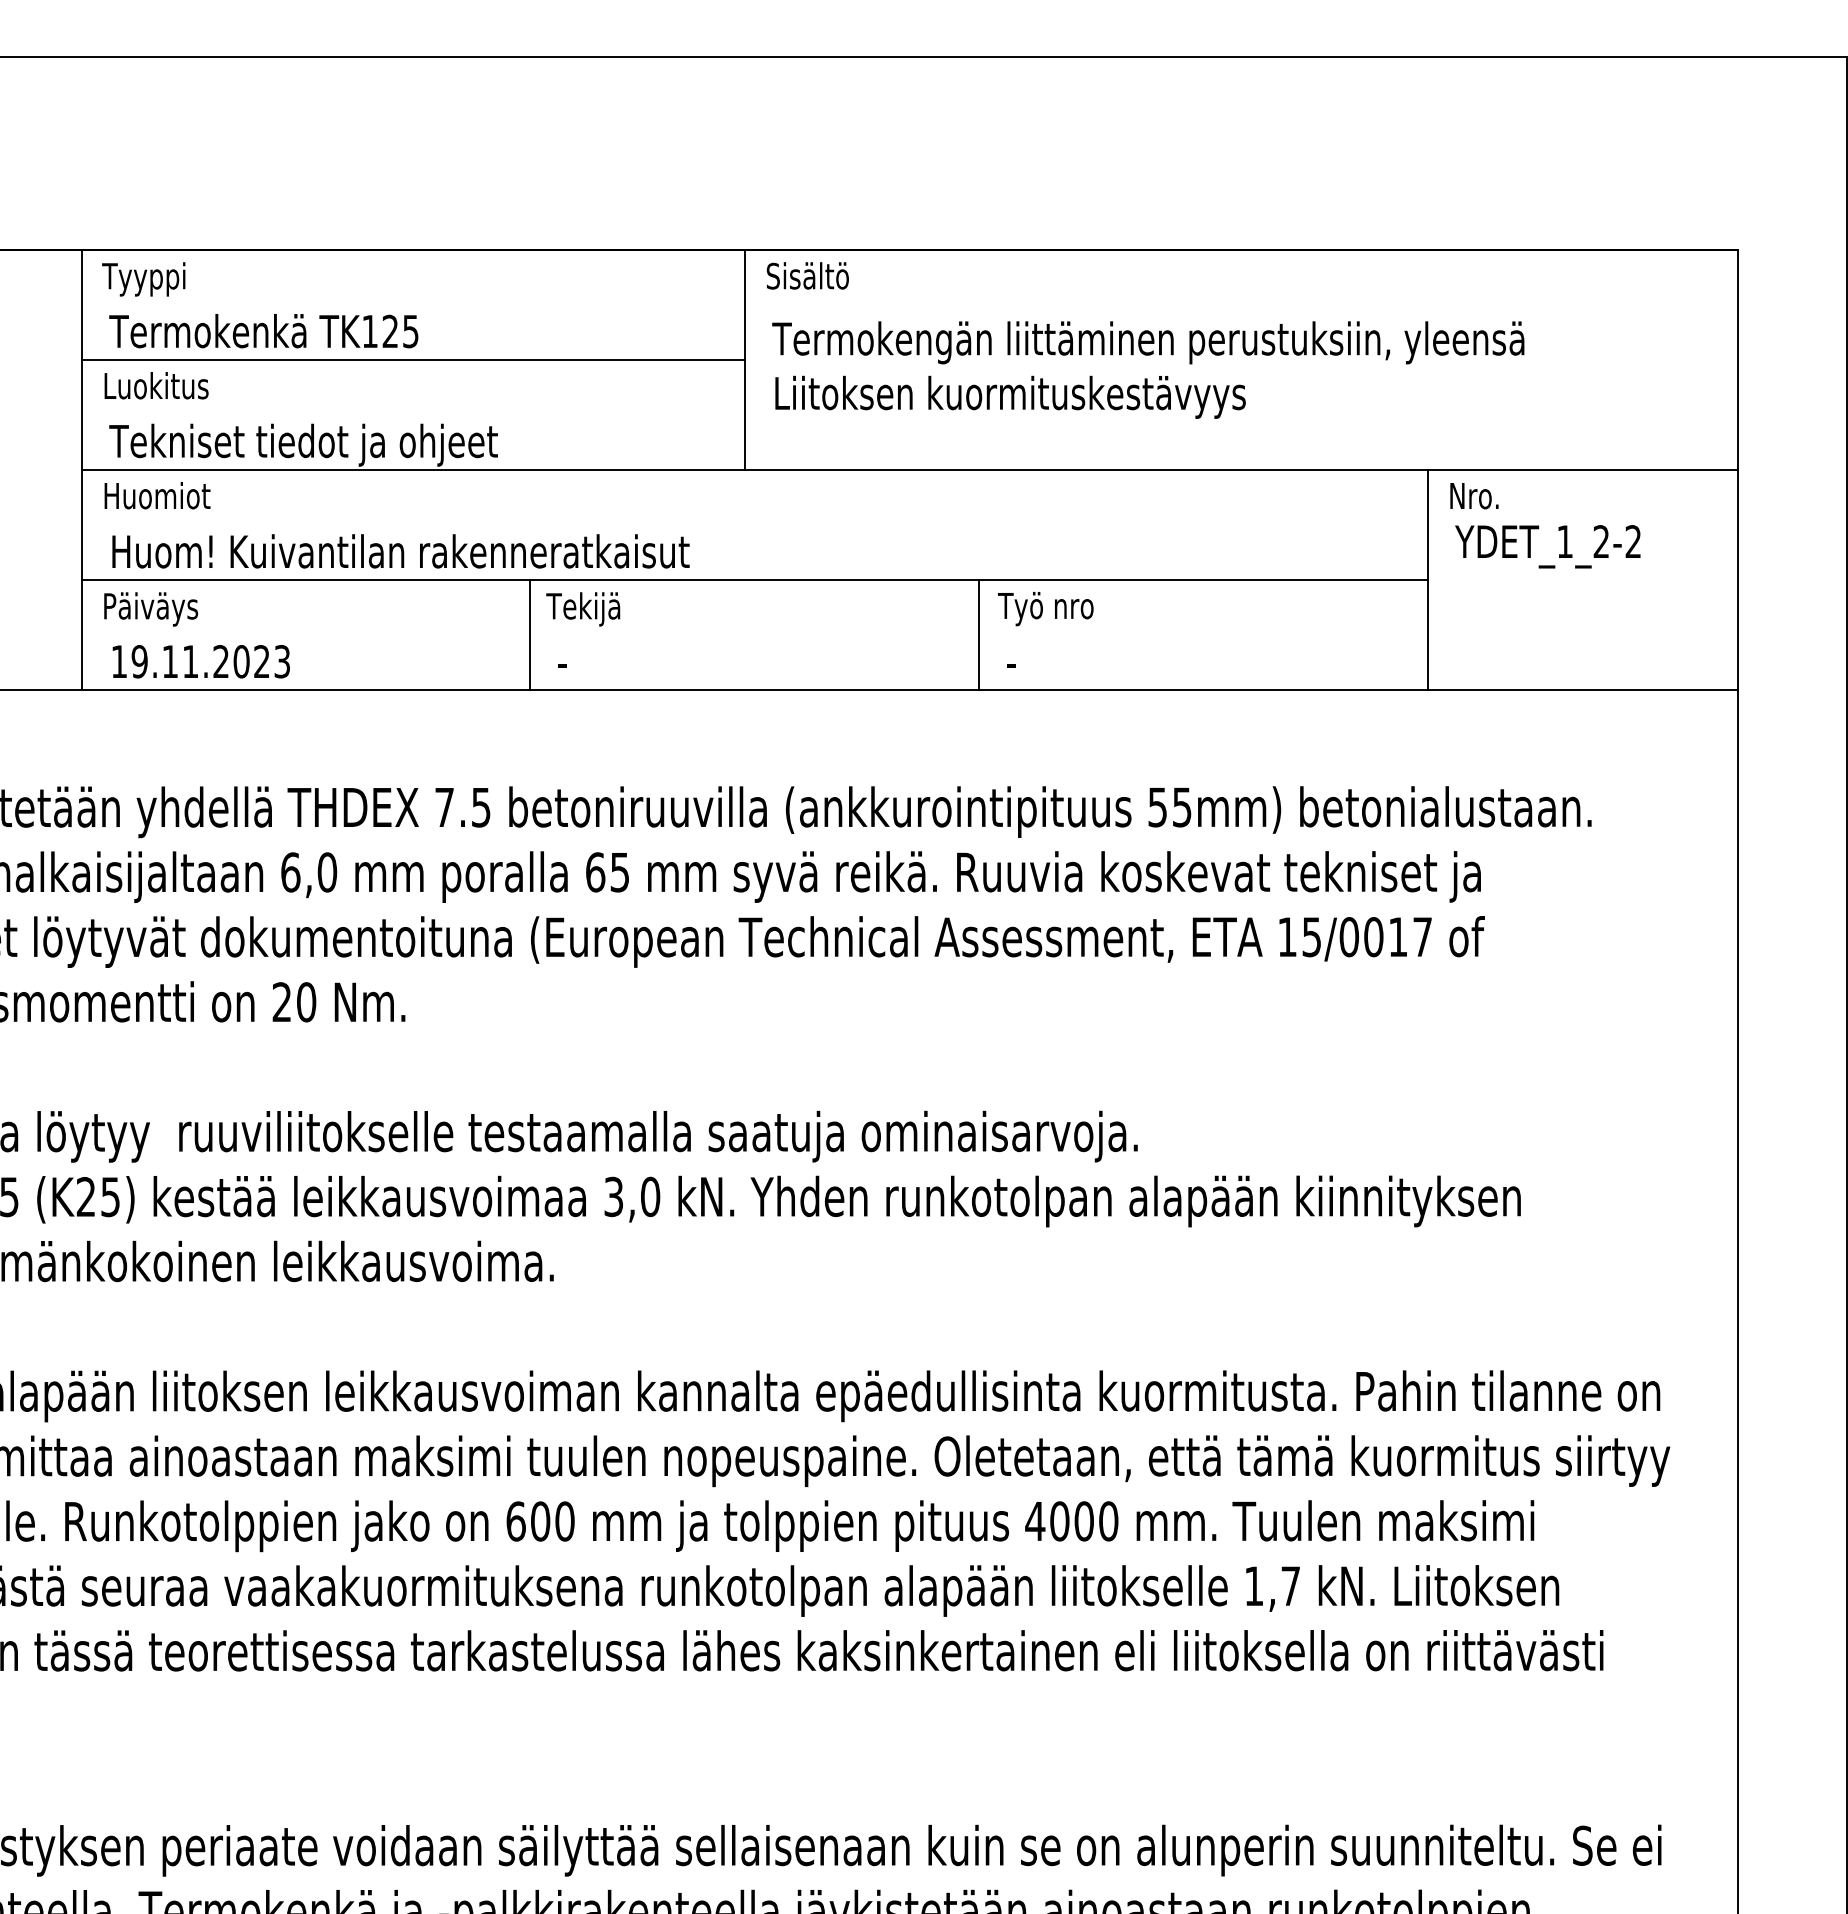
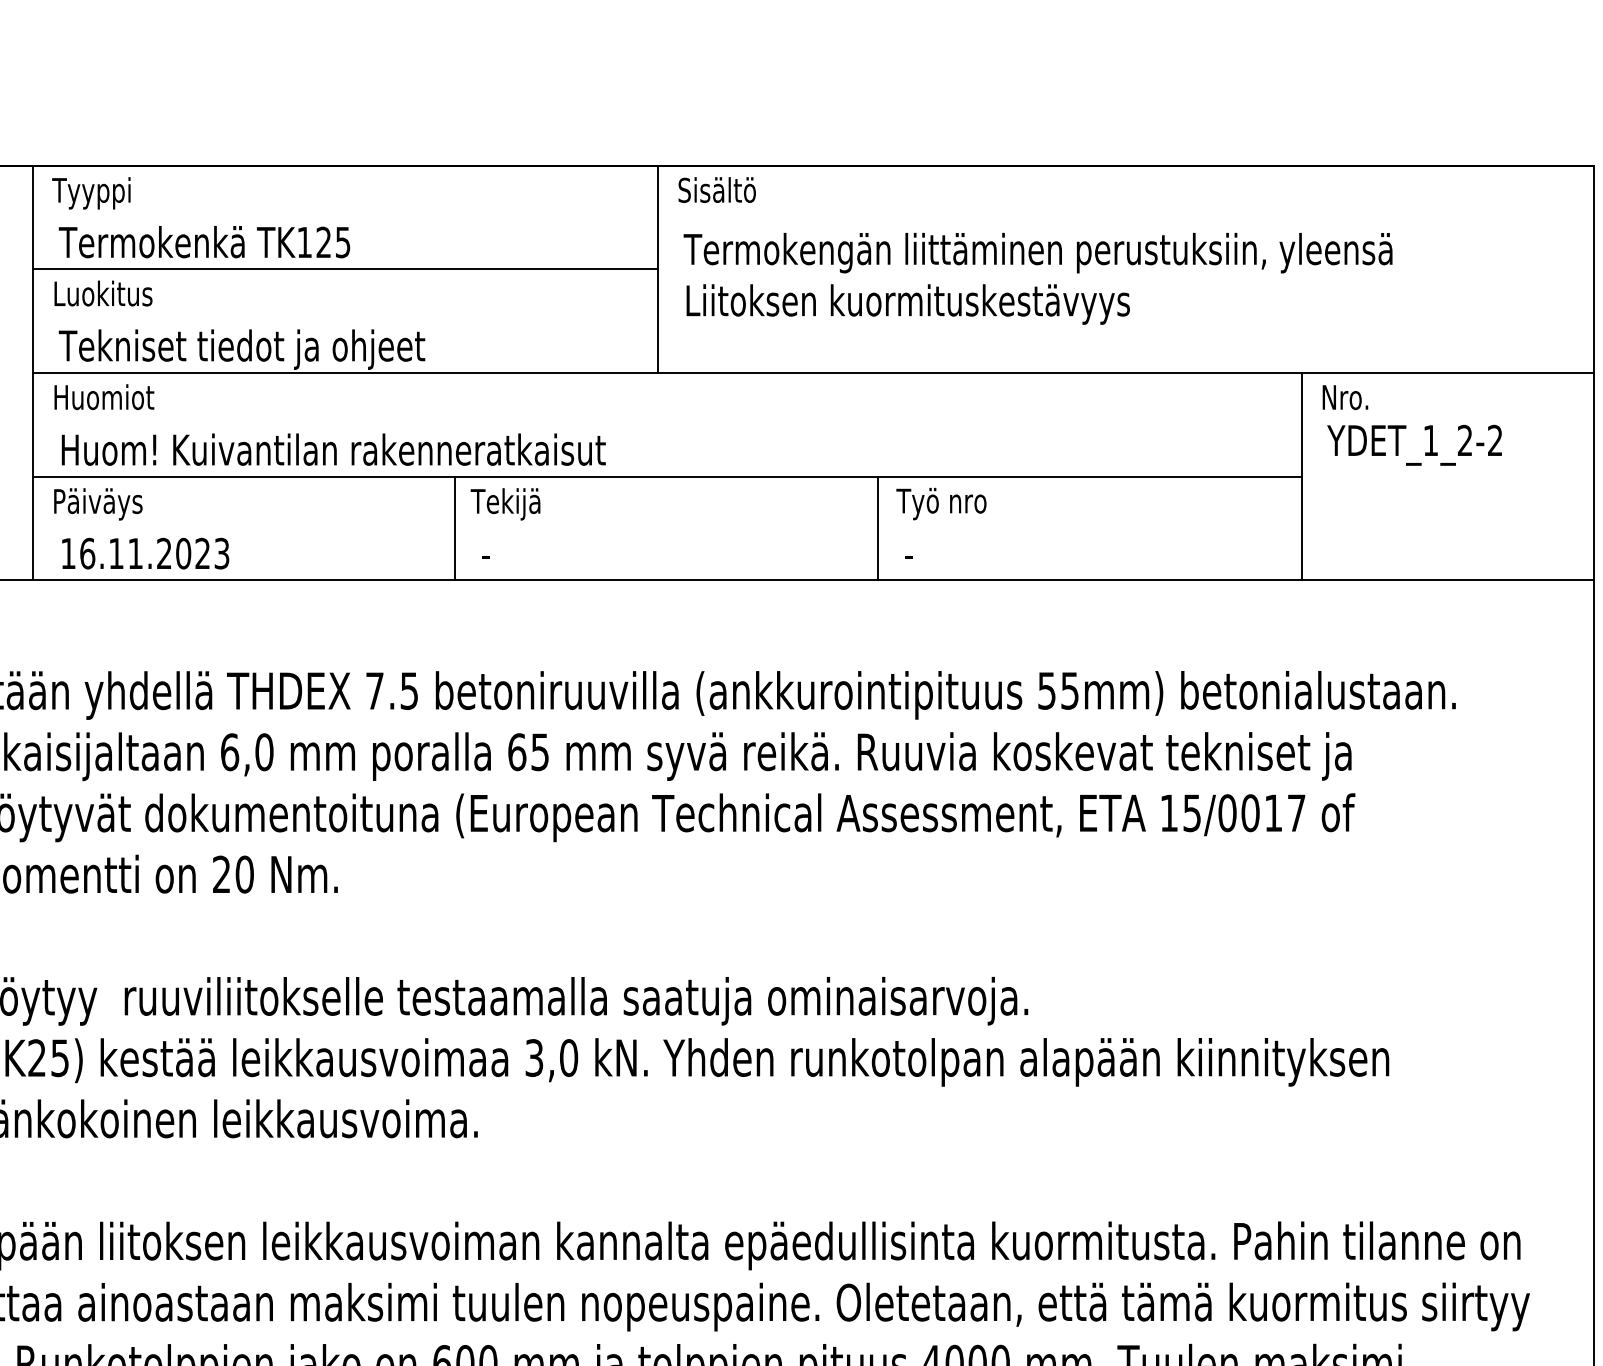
text: (139, 661) -> (87, 553), 19.11.2023 -> 16.11.2023

